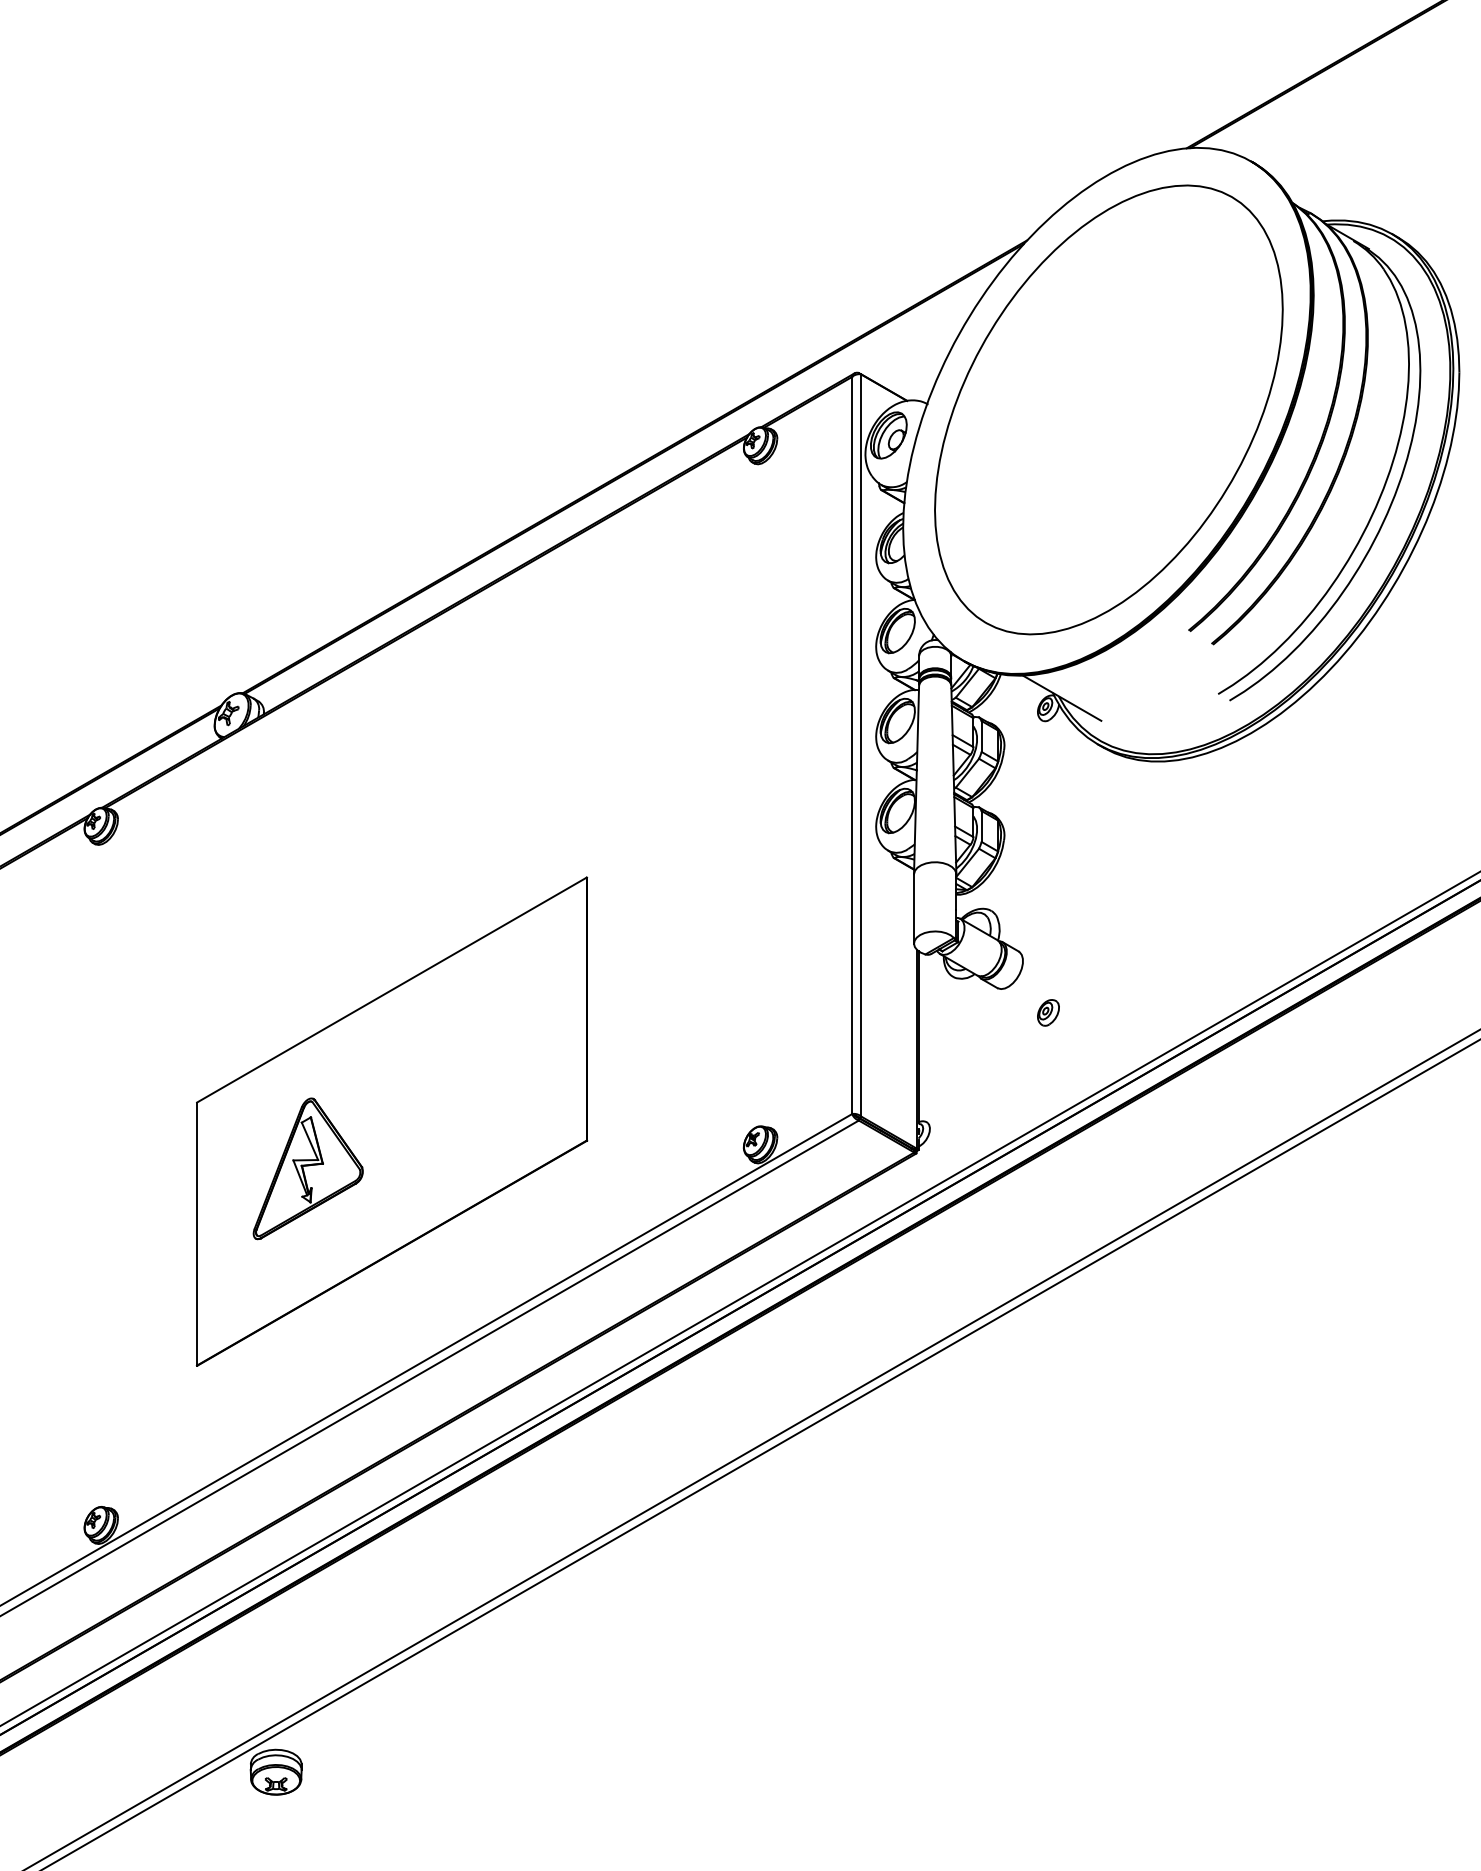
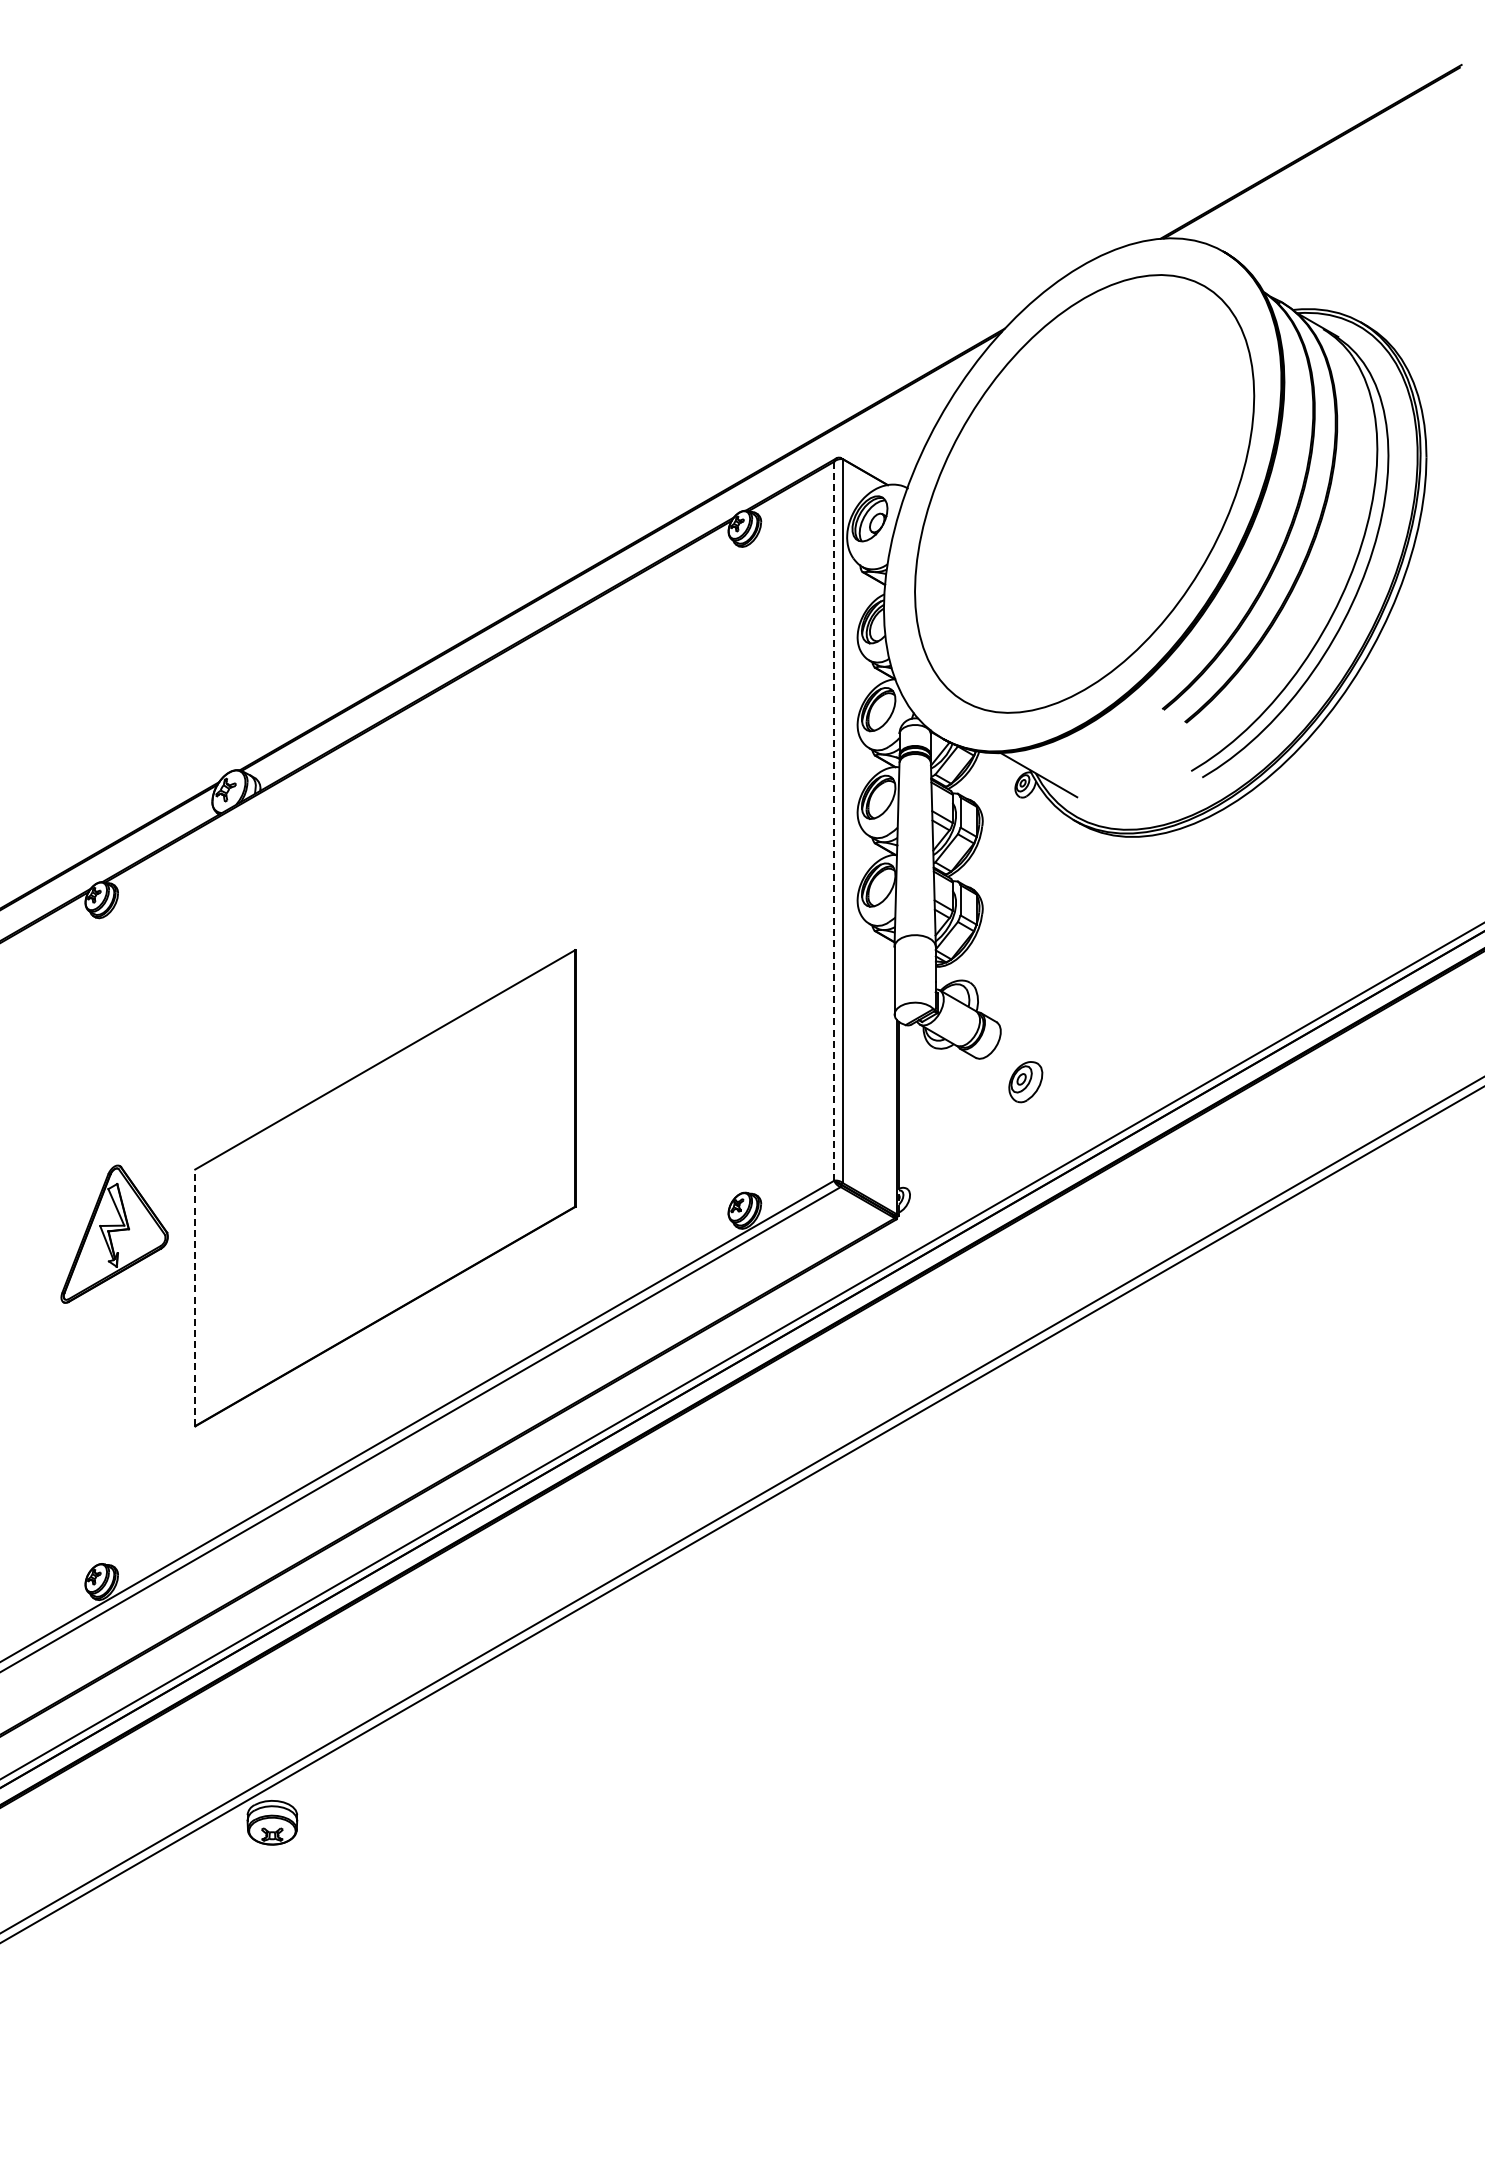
line: (852, 745) -> (834, 821), solid -> dashed
part: (1048, 1012) -> (1025, 1081), size x1.6
part: (308, 1168) -> (114, 1233), moved
line: (197, 1233) -> (195, 1297), solid -> dashed

